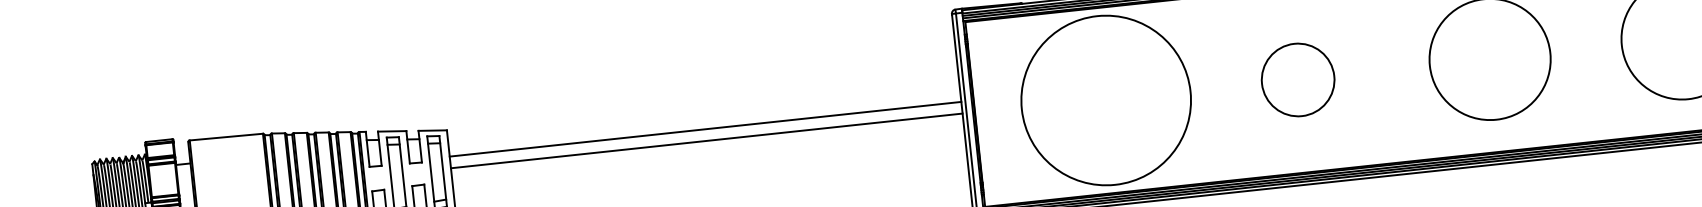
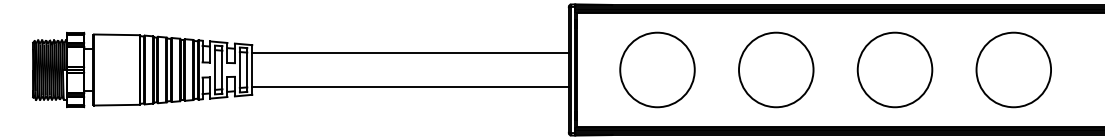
circle: (1298, 79) -> (776, 69), size x1.67
circle: (1106, 99) -> (657, 69), size x0.71
line: (705, 129) -> (410, 87), moved
line: (706, 140) -> (410, 52), moved

